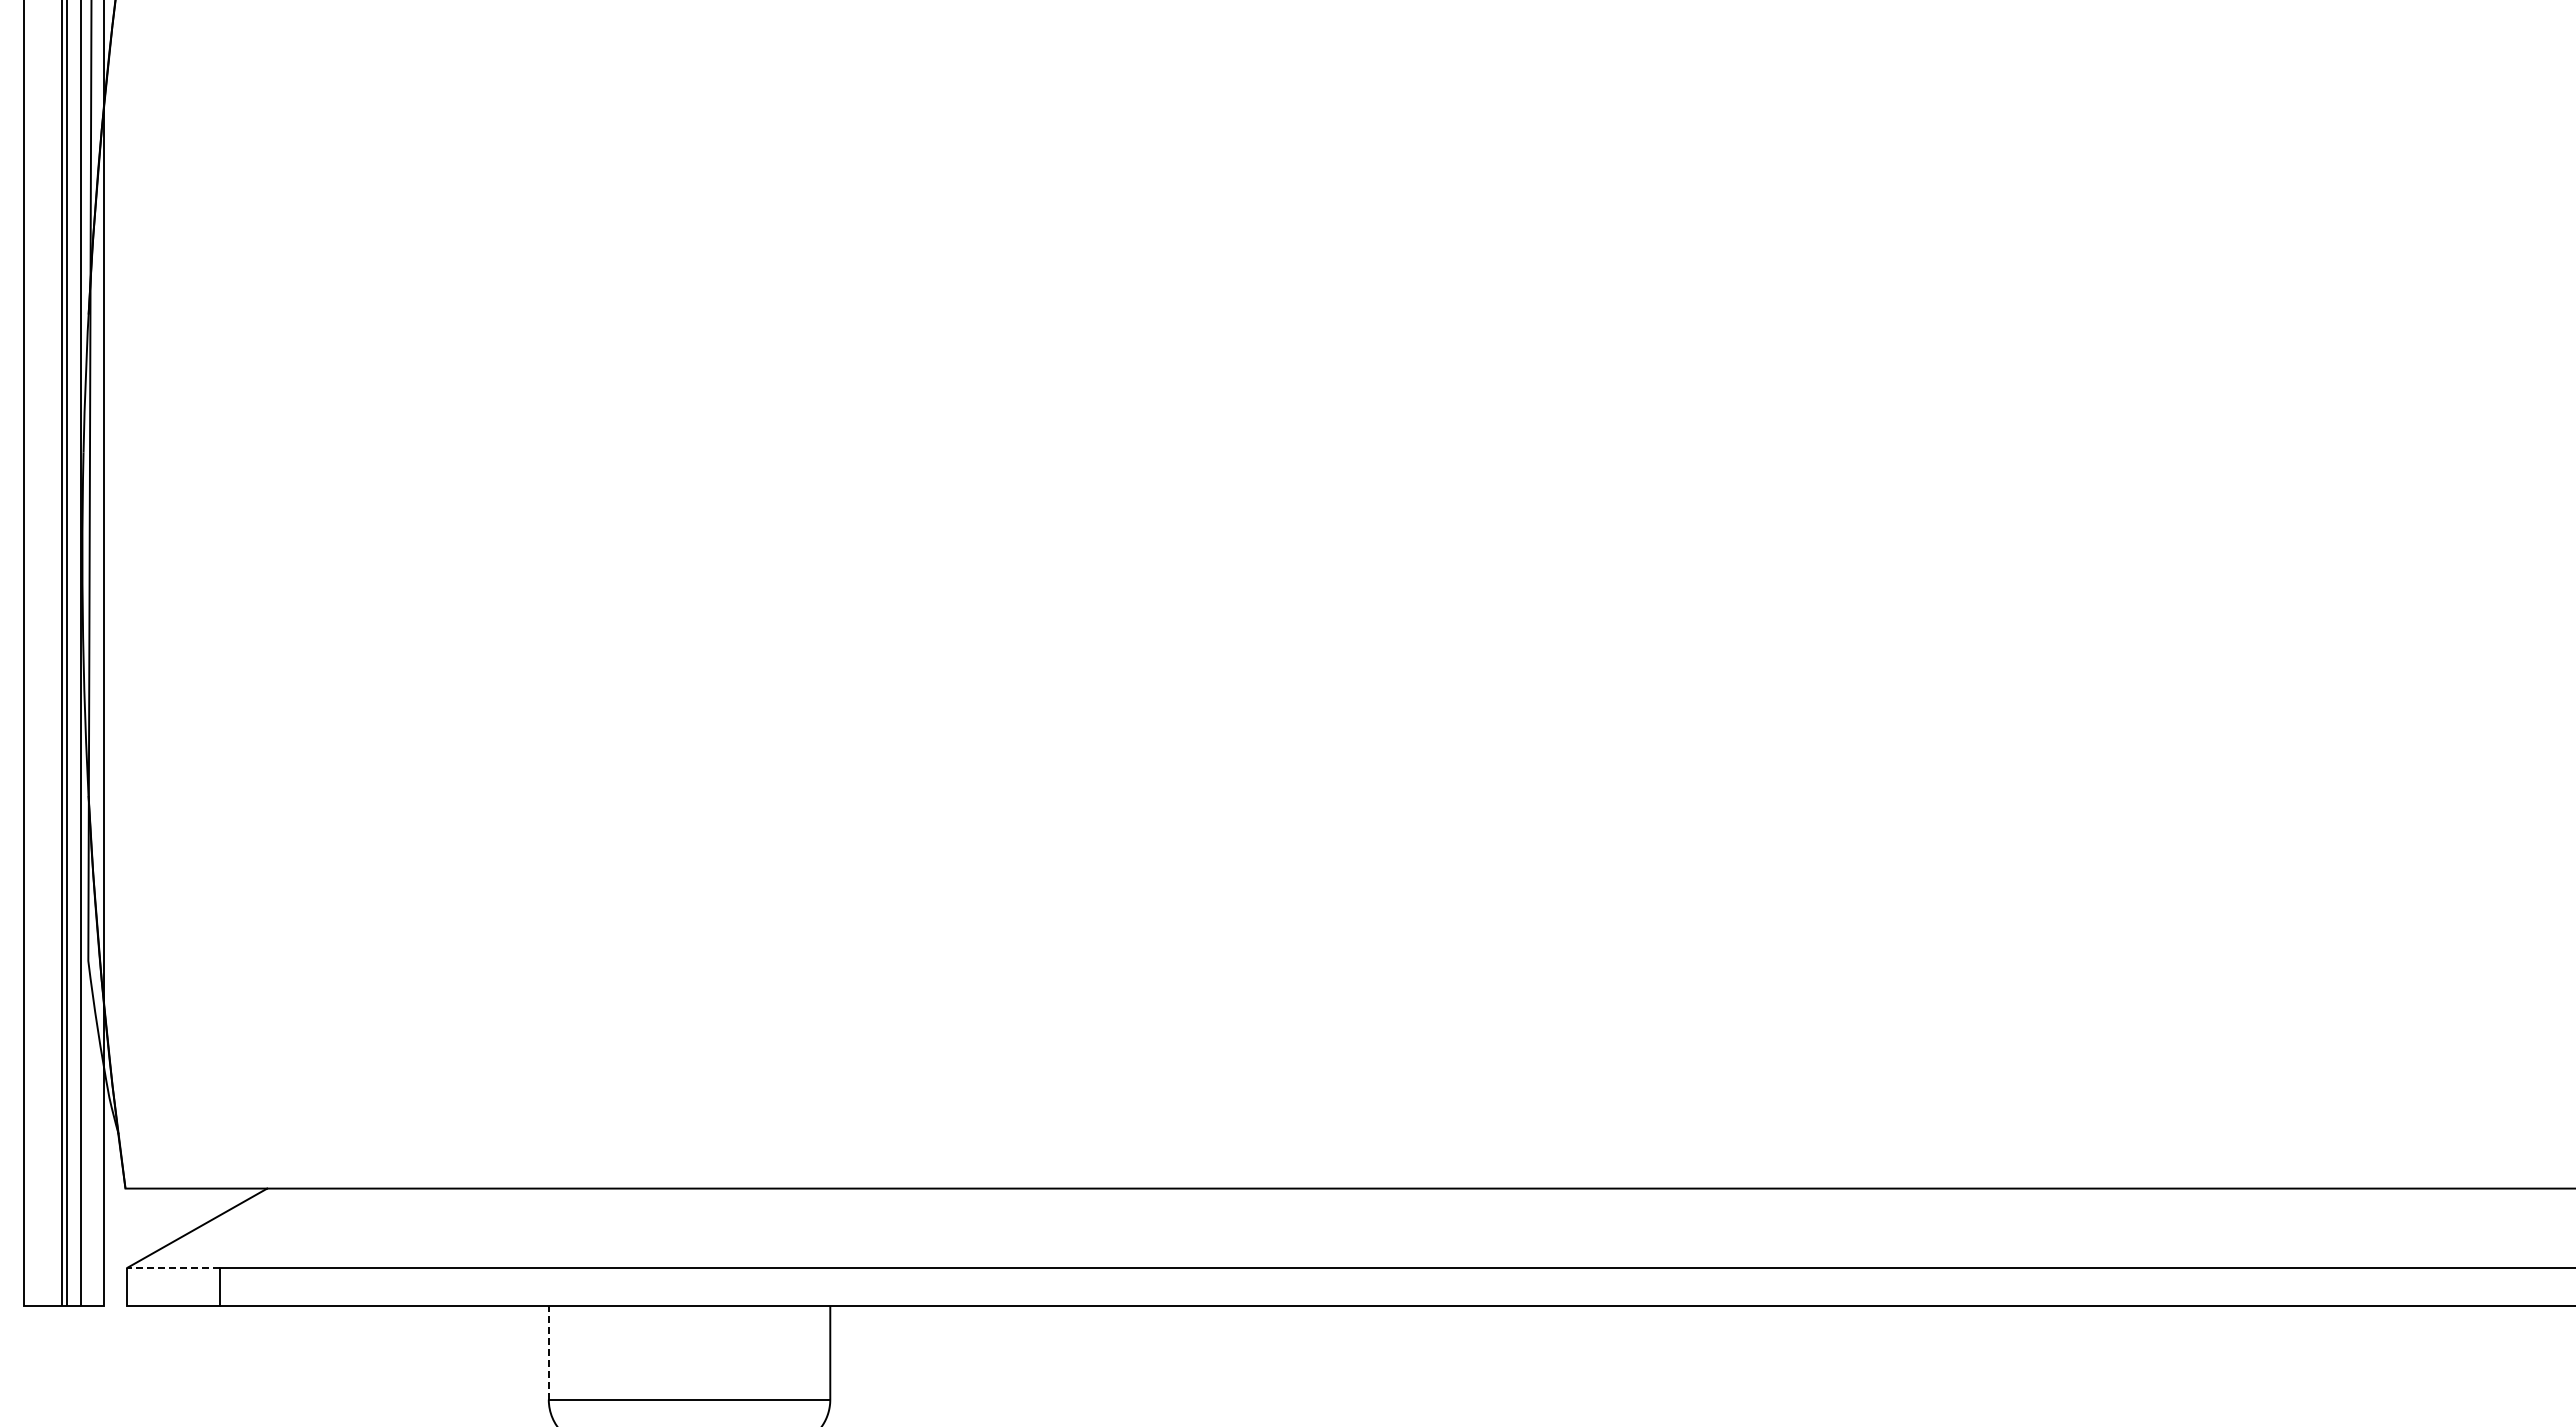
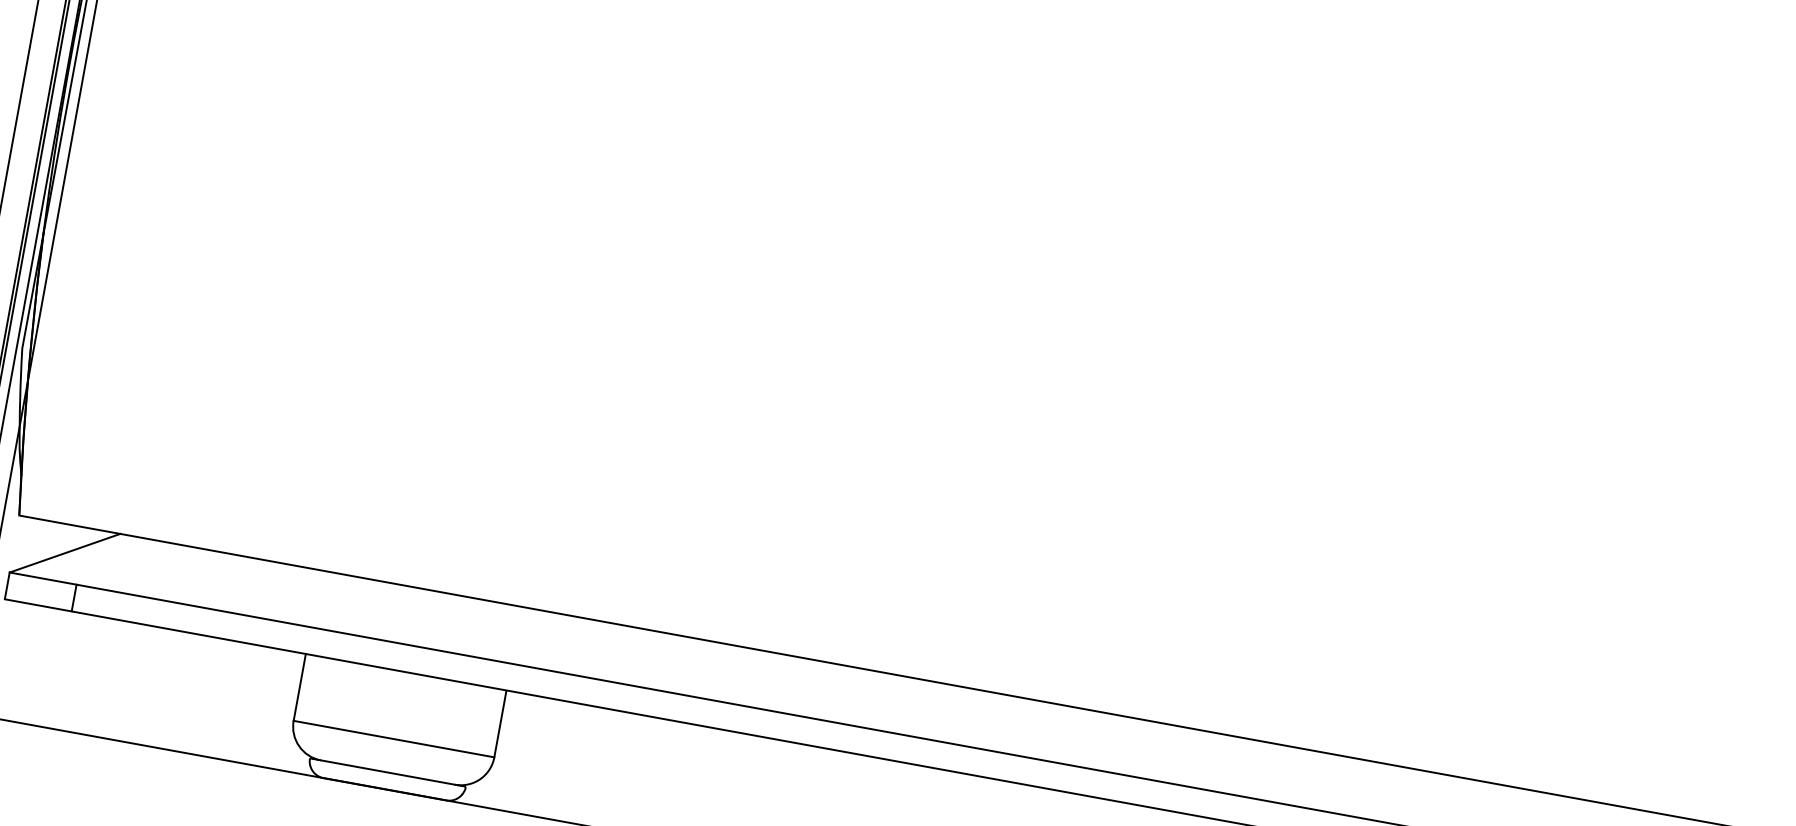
line: (173, 1268) -> (43, 578), dashed -> solid
line: (548, 1352) -> (299, 687), dashed -> solid

